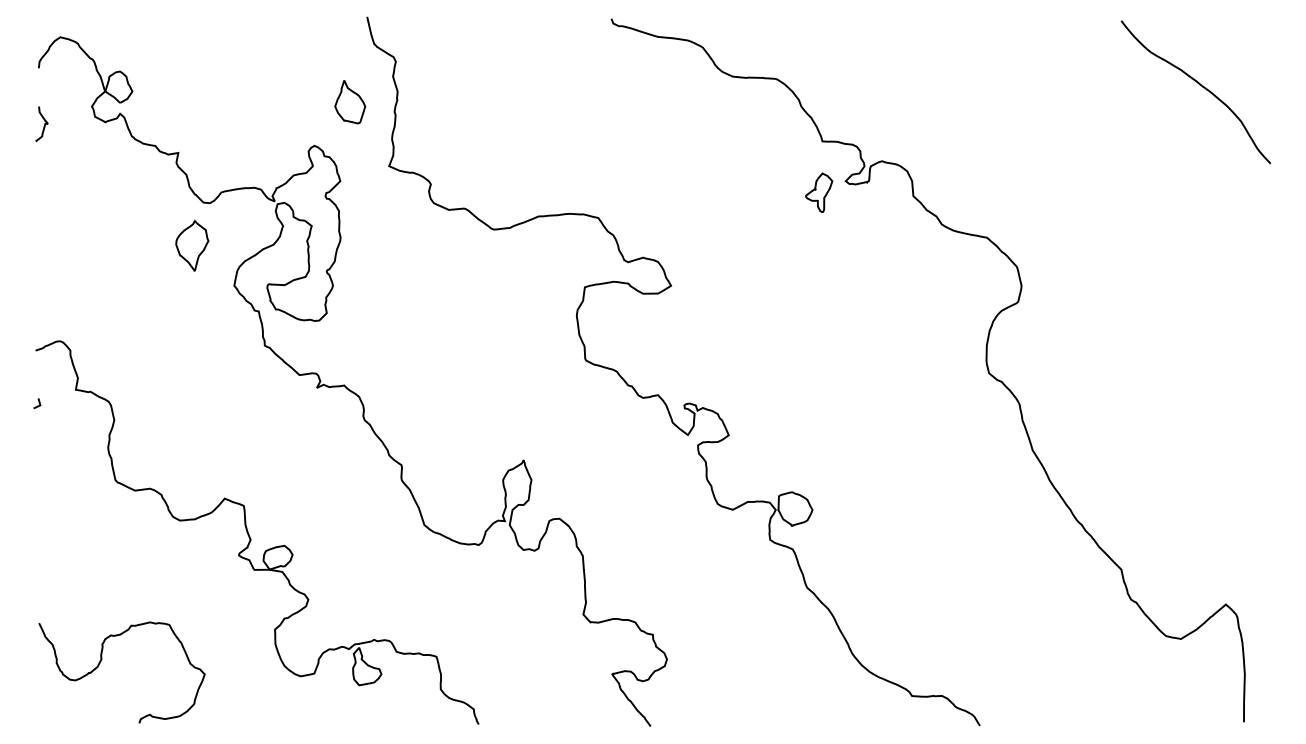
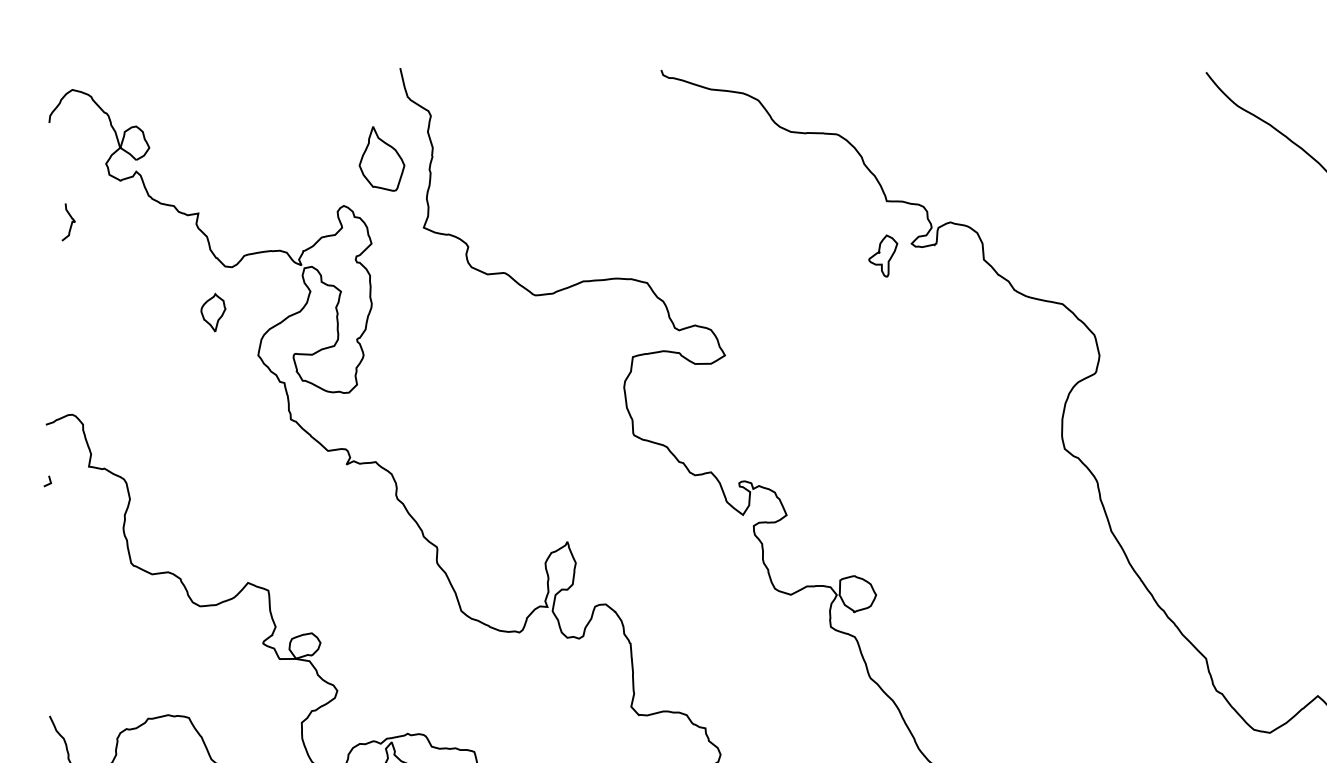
part: (350, 102) -> (382, 159), size x1.4
curve: (44, 123) -> (71, 221), moved
part: (192, 245) -> (213, 312), size x0.7

